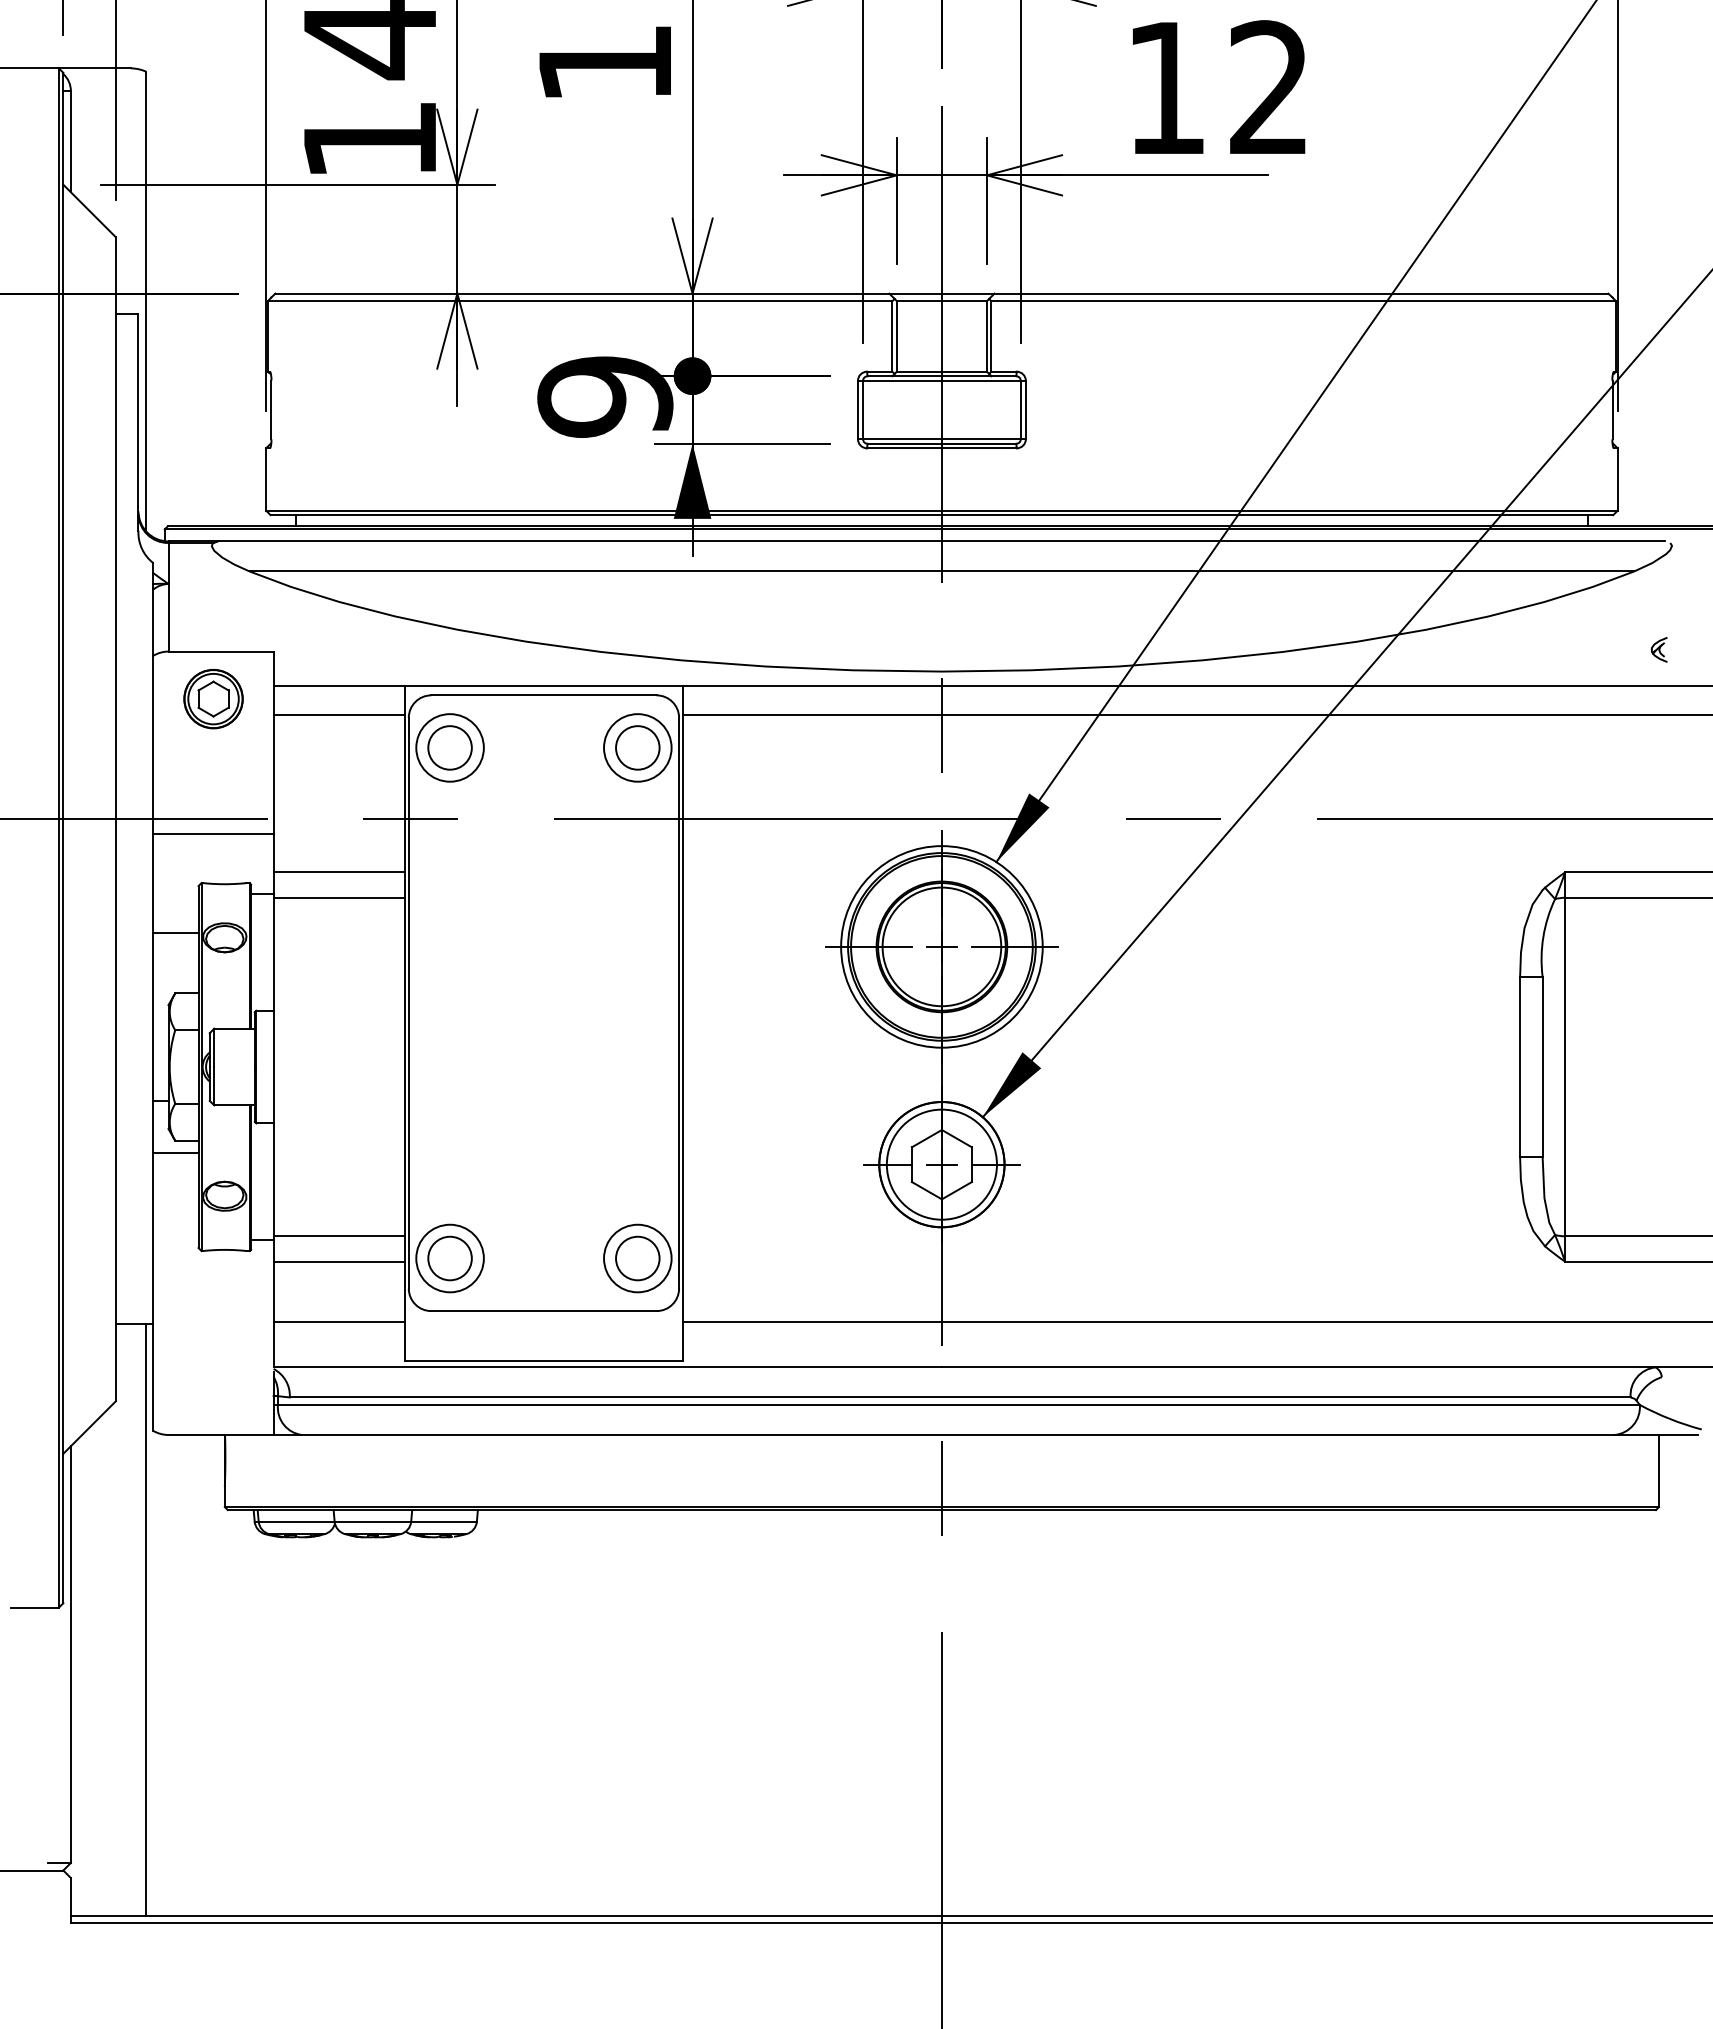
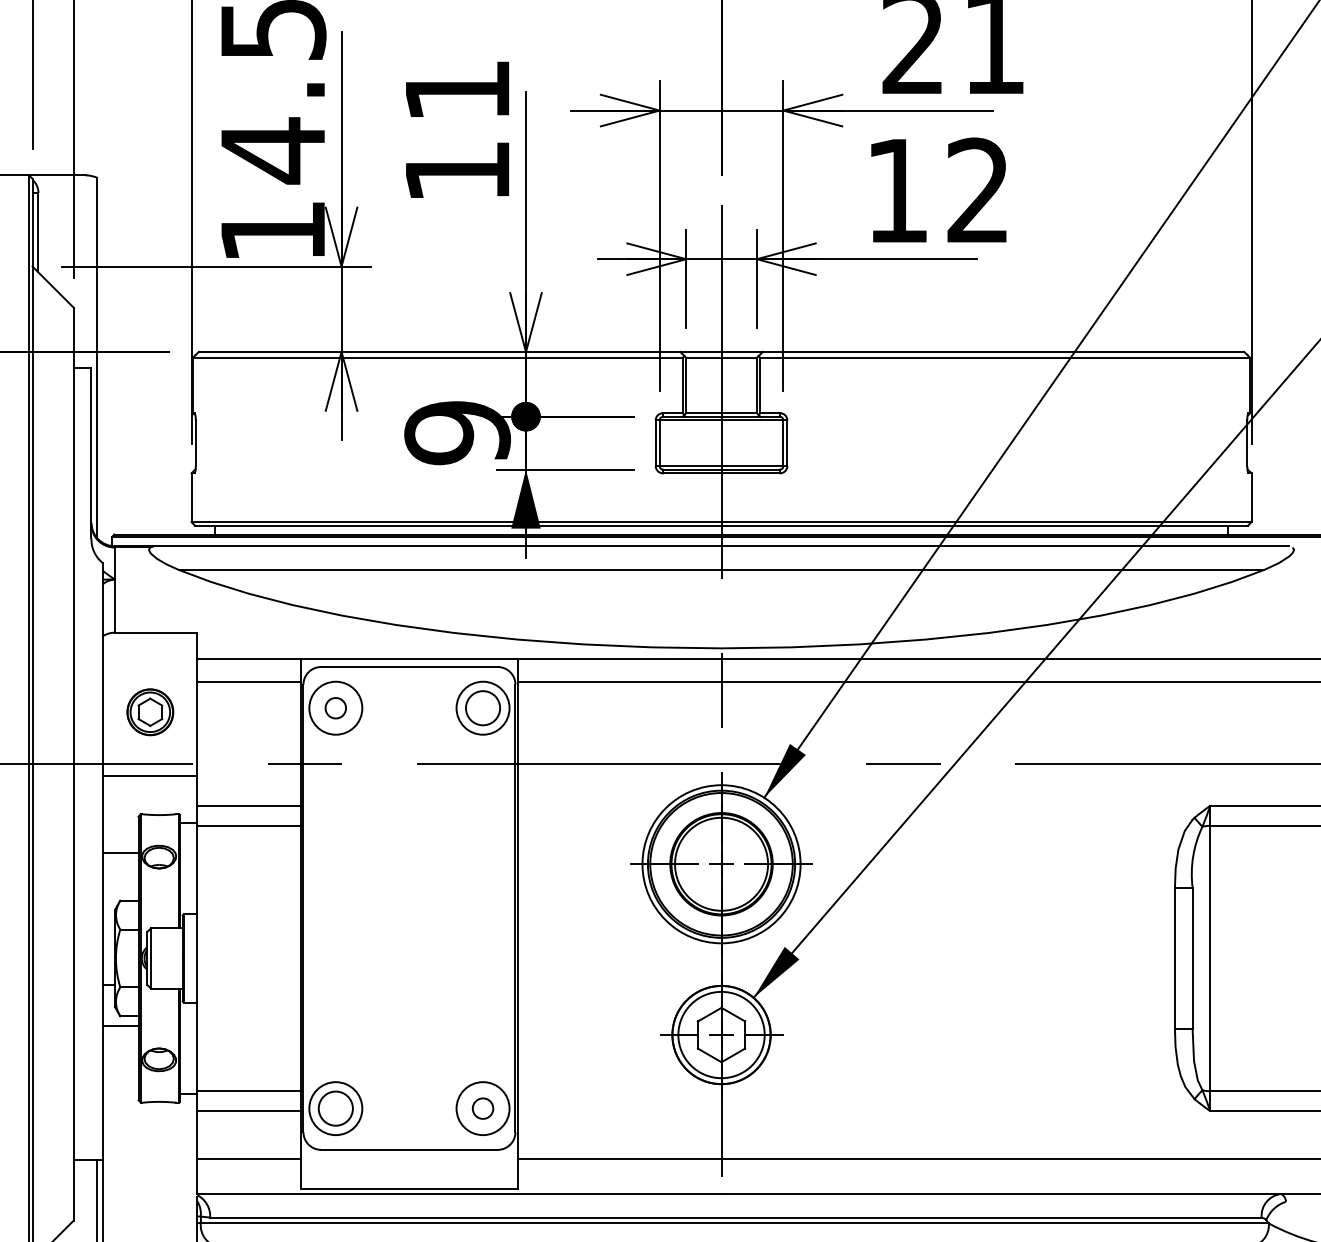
part: (1659, 649) -> (1284, 631), removed
part: (213, 698) -> (150, 711), moved
circle: (449, 747) -> (335, 707), size x0.6
circle: (637, 1258) -> (482, 1108), size x0.6

